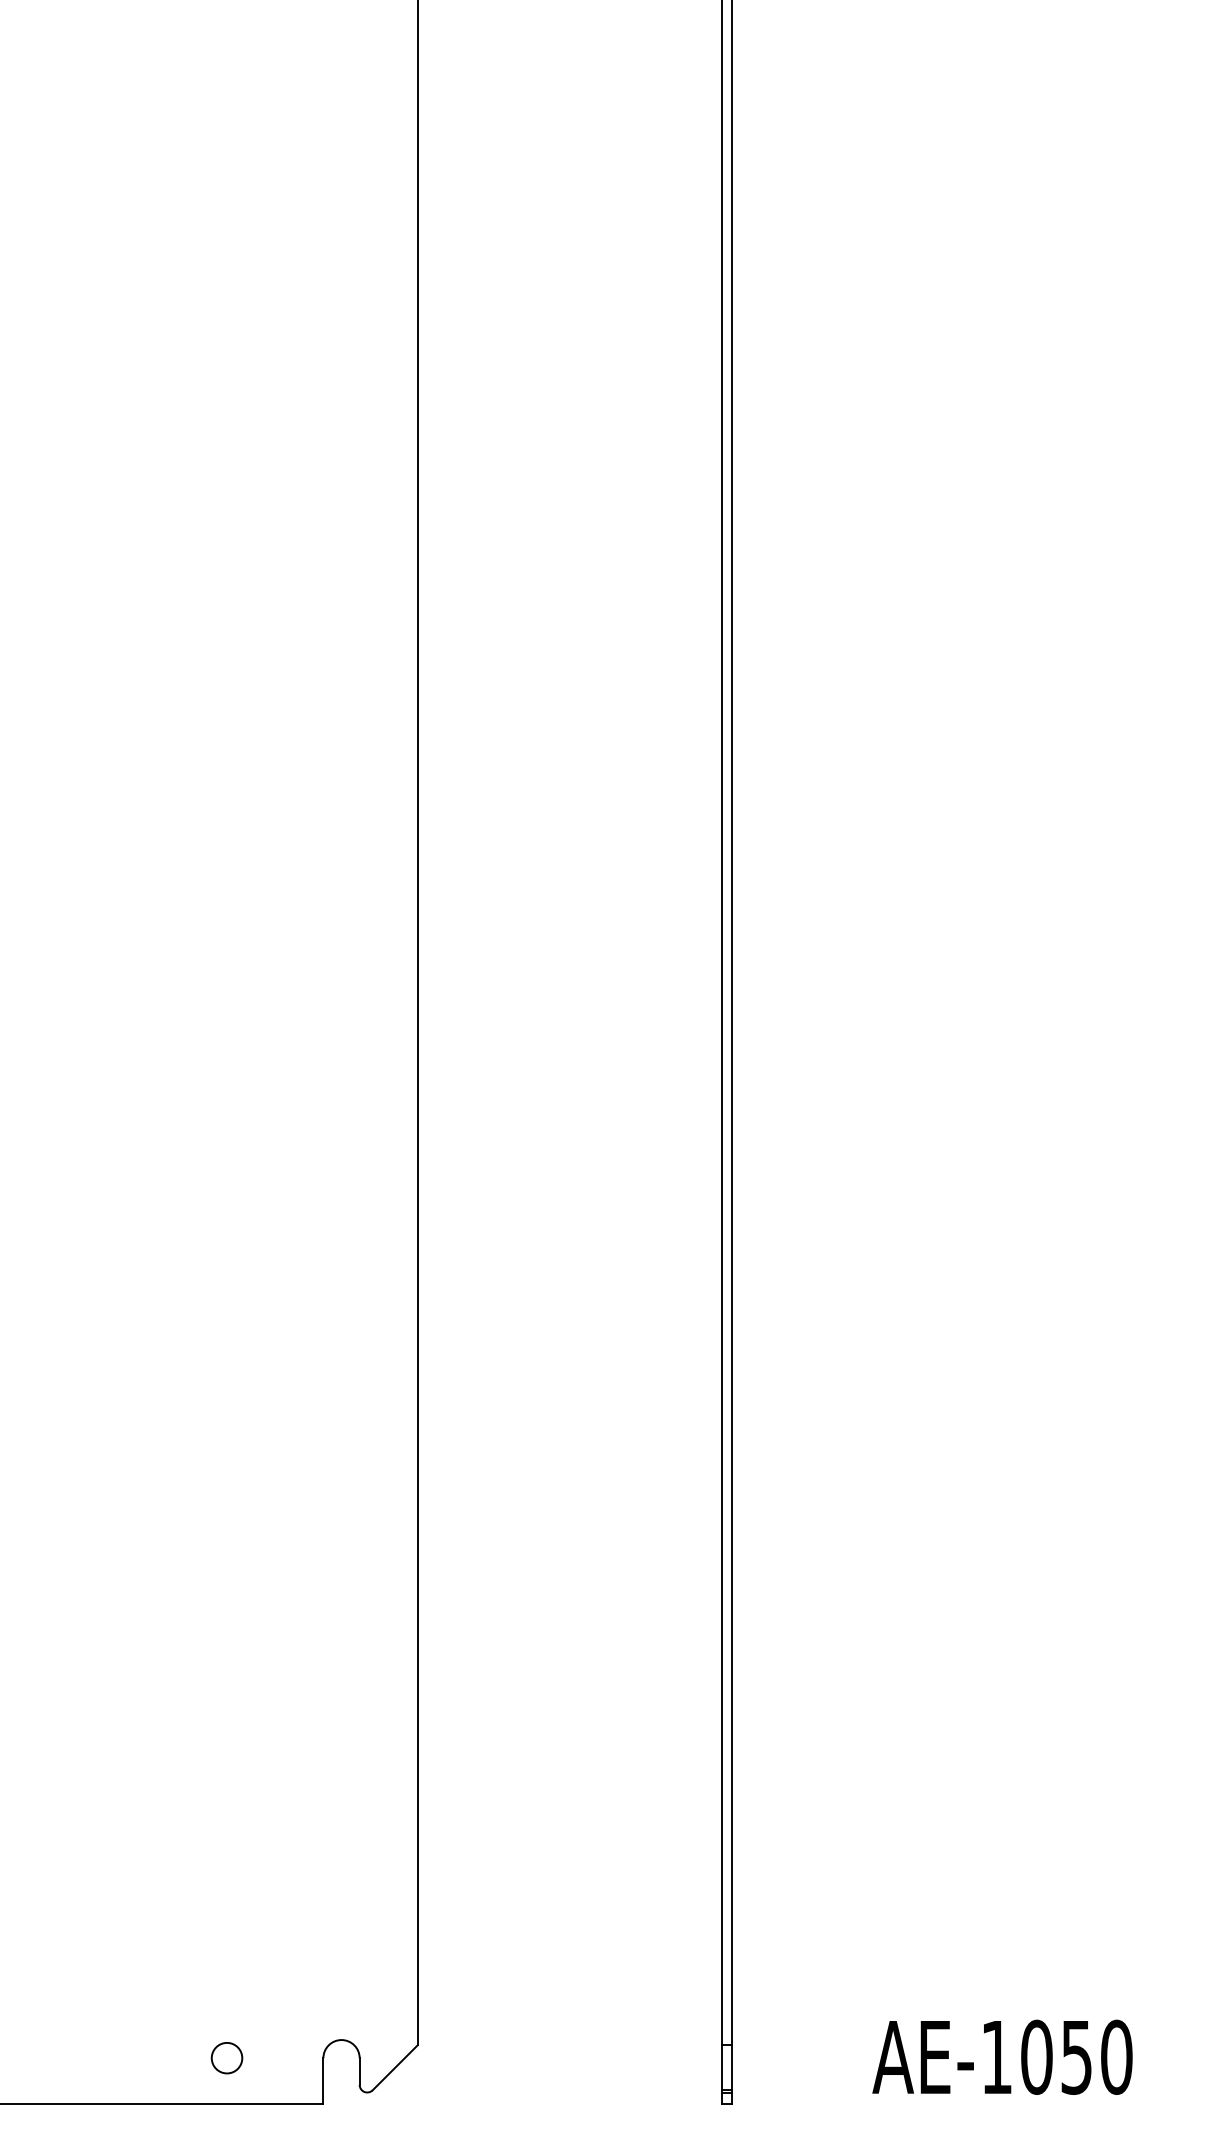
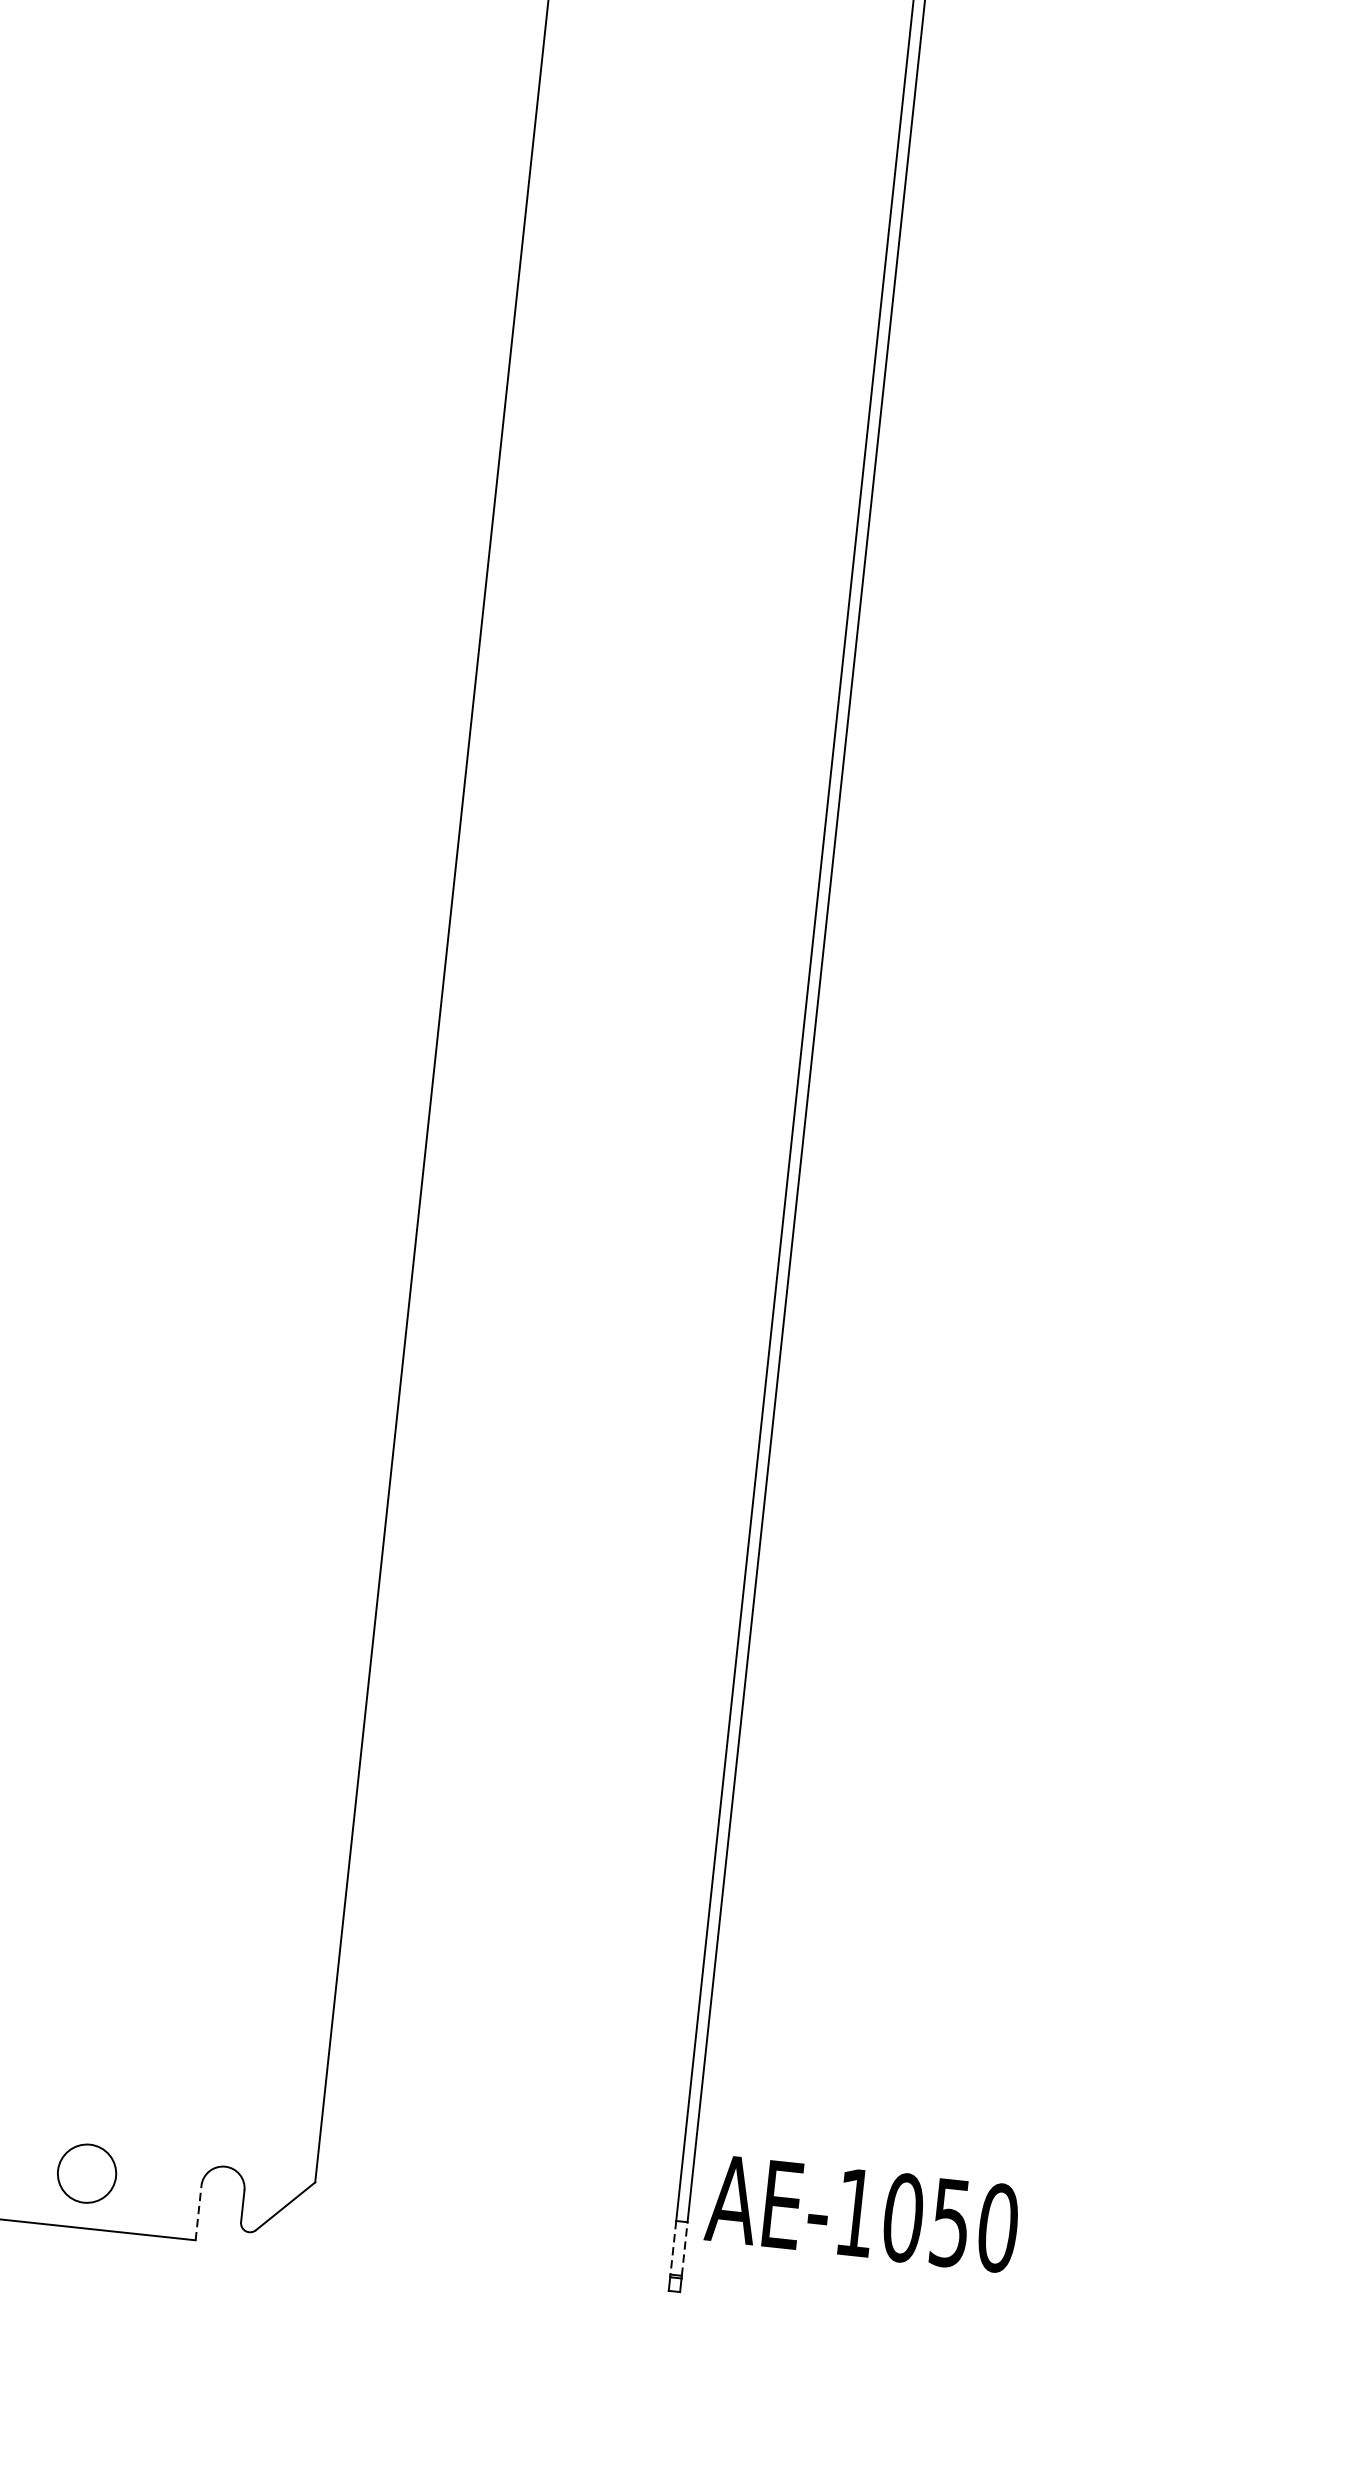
text: (1002, 2056) -> (862, 2212), moved
circle: (226, 2057) -> (86, 2172), size x1.6
line: (722, 2067) -> (673, 2247), solid -> dashed
line: (731, 2067) -> (684, 2248), solid -> dashed
line: (323, 2081) -> (198, 2213), solid -> dashed

